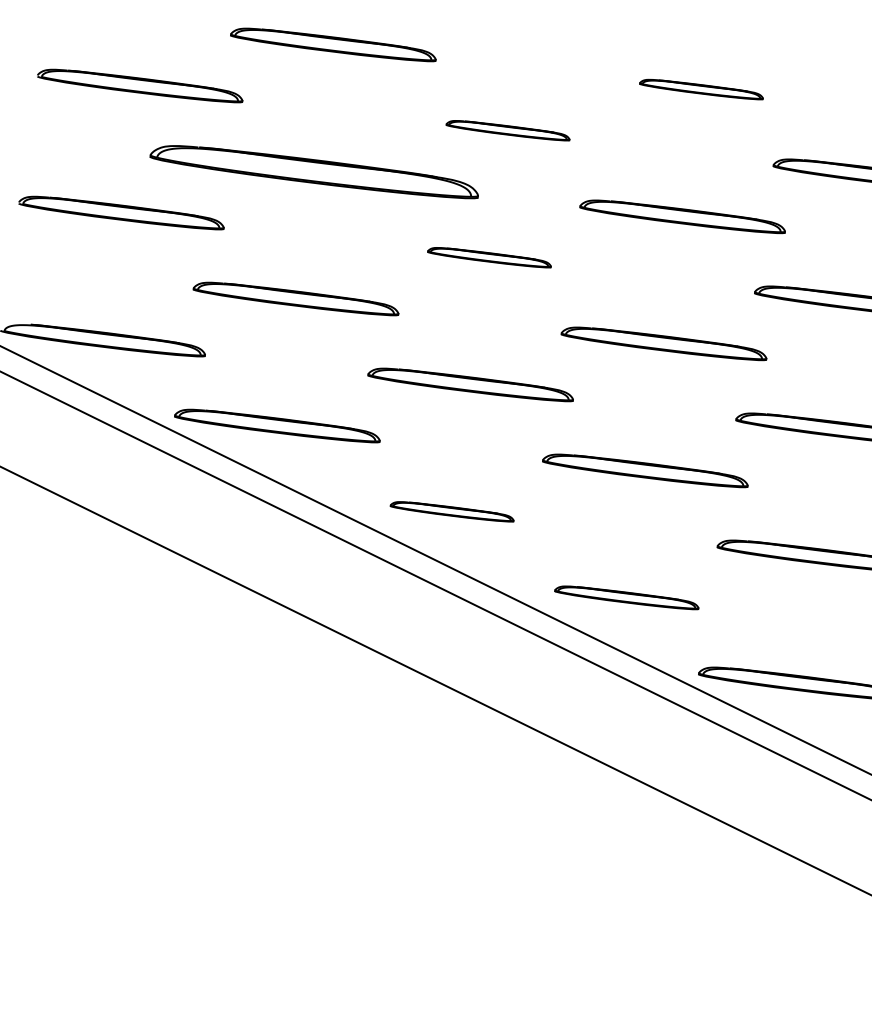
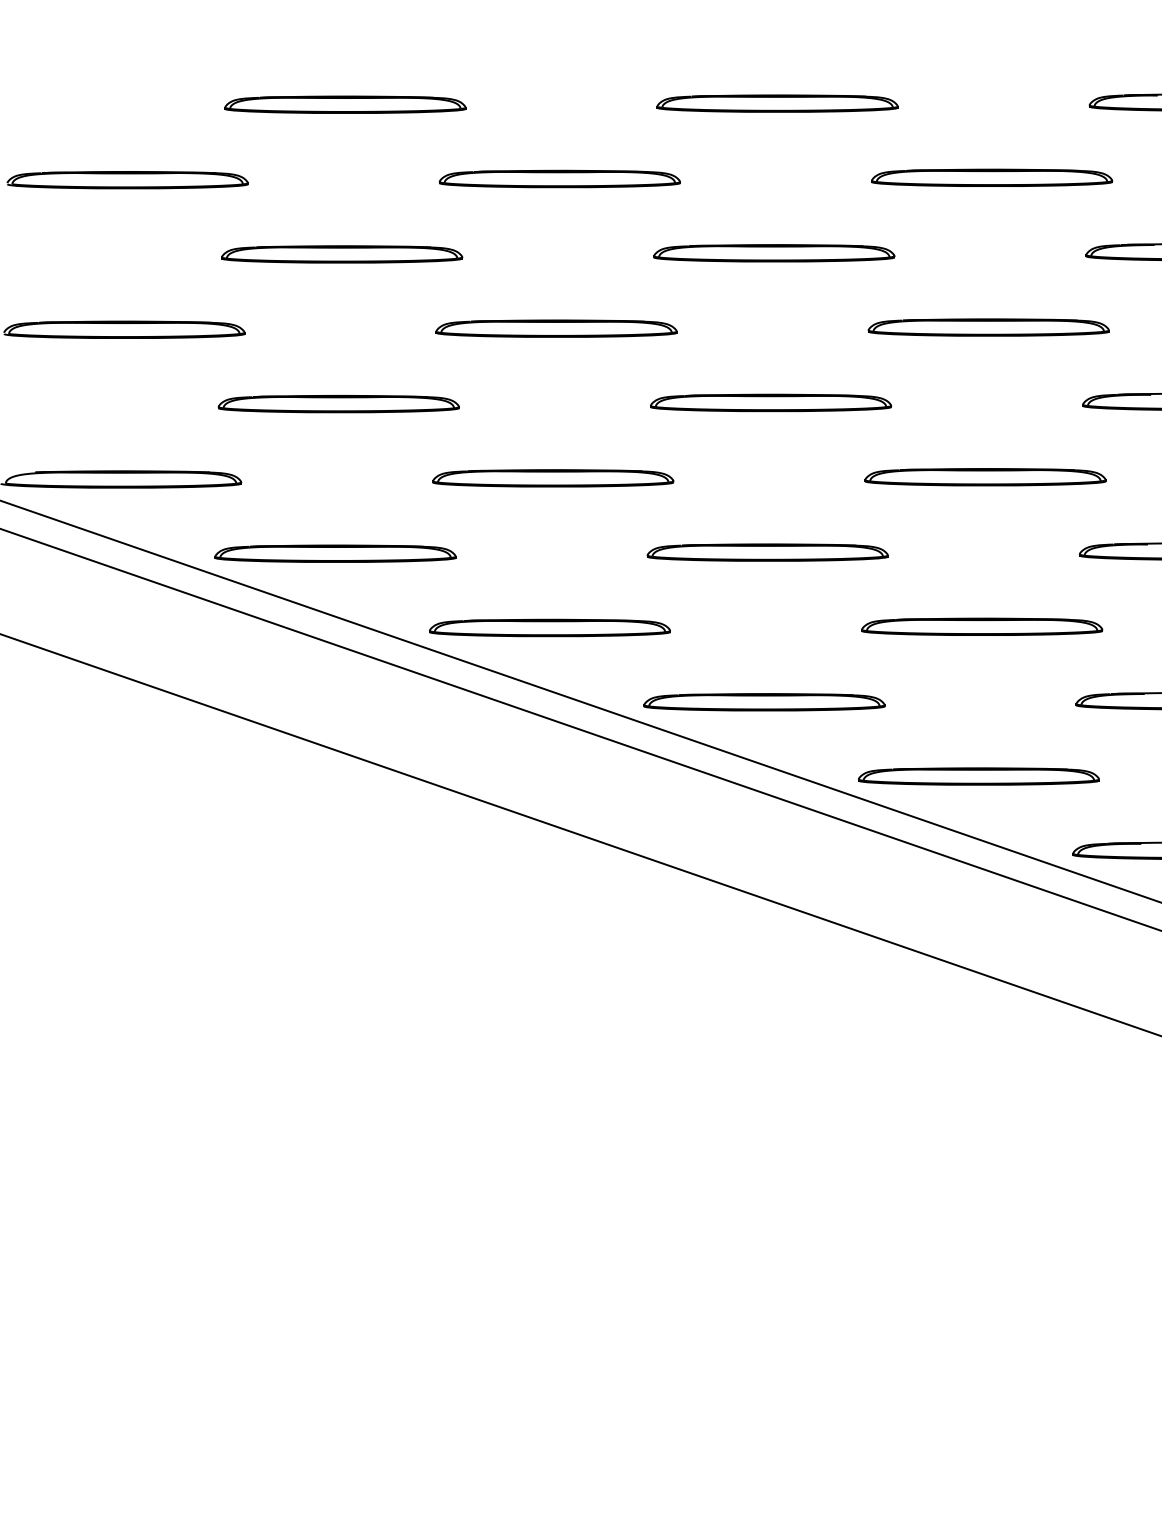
part: (701, 89) -> (777, 103), size x1.67
part: (508, 130) -> (559, 178), size x1.67
part: (315, 171) -> (342, 254), size x0.62
part: (489, 257) -> (556, 328), size x1.67
part: (452, 511) -> (549, 627), size x1.67
part: (627, 597) -> (764, 702), size x1.43

